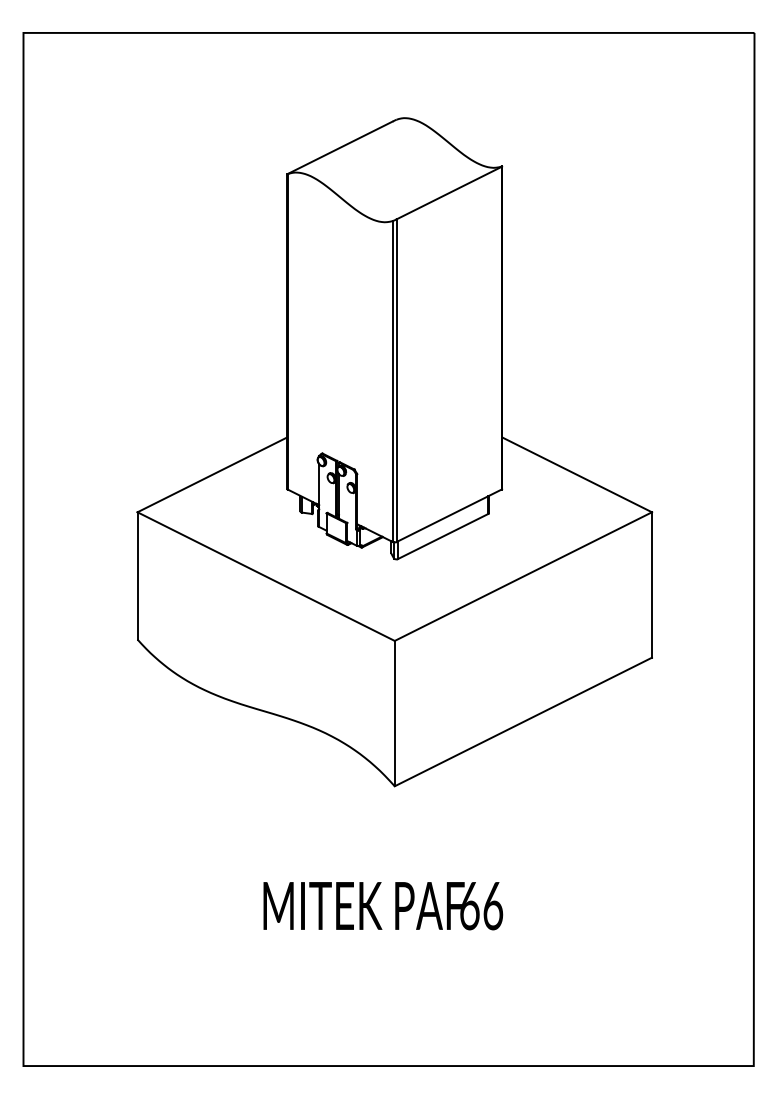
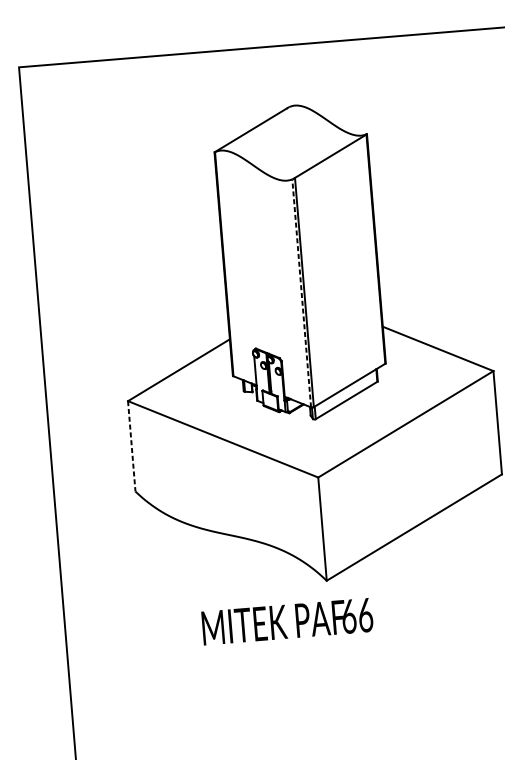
line: (392, 381) -> (301, 293), solid -> dashed
line: (137, 575) -> (131, 446), solid -> dashed
text: (383, 906) -> (287, 622), moved

